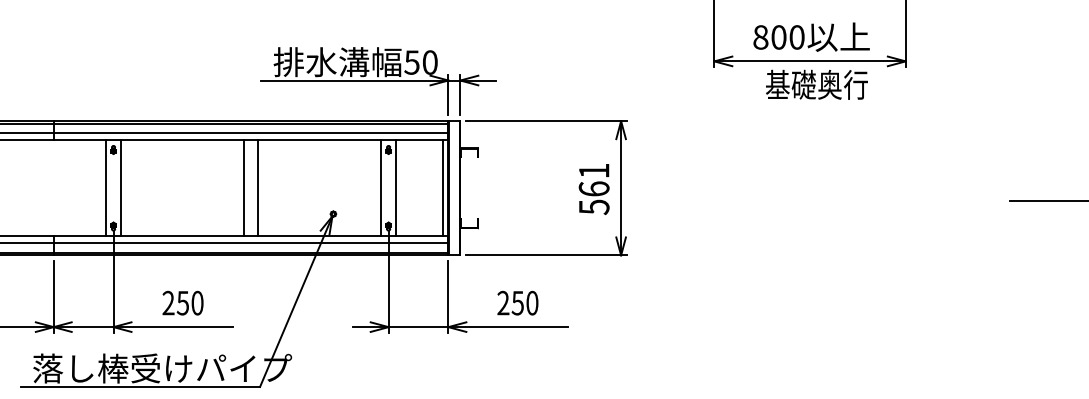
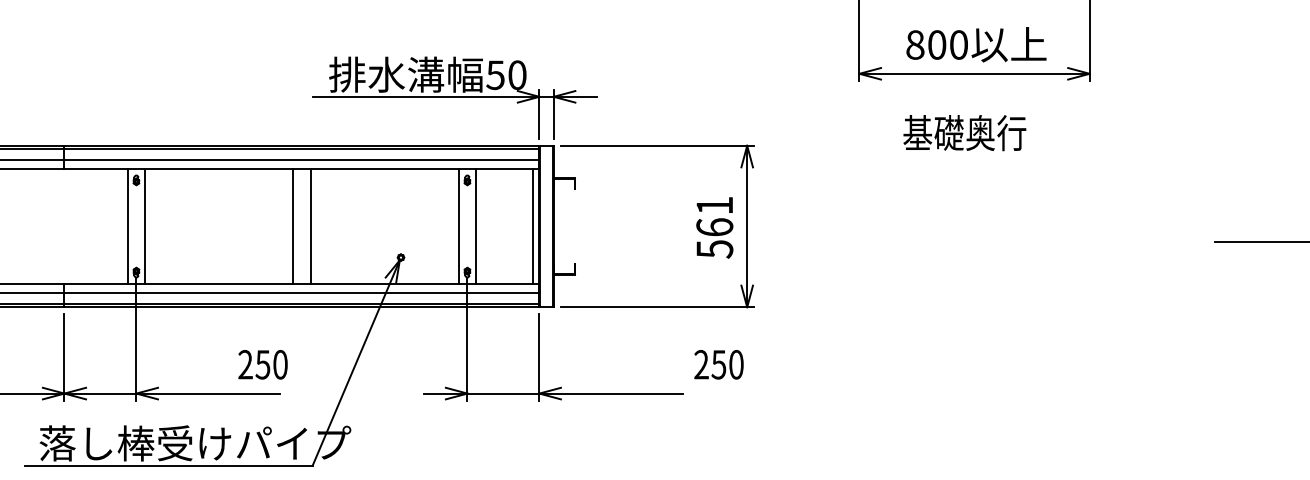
text: (816, 85) -> (964, 133), moved
text: (182, 302) -> (262, 364), moved
text: (517, 302) -> (718, 364), moved

